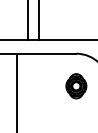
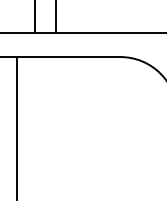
part: (76, 86) -> (120, 114), removed

